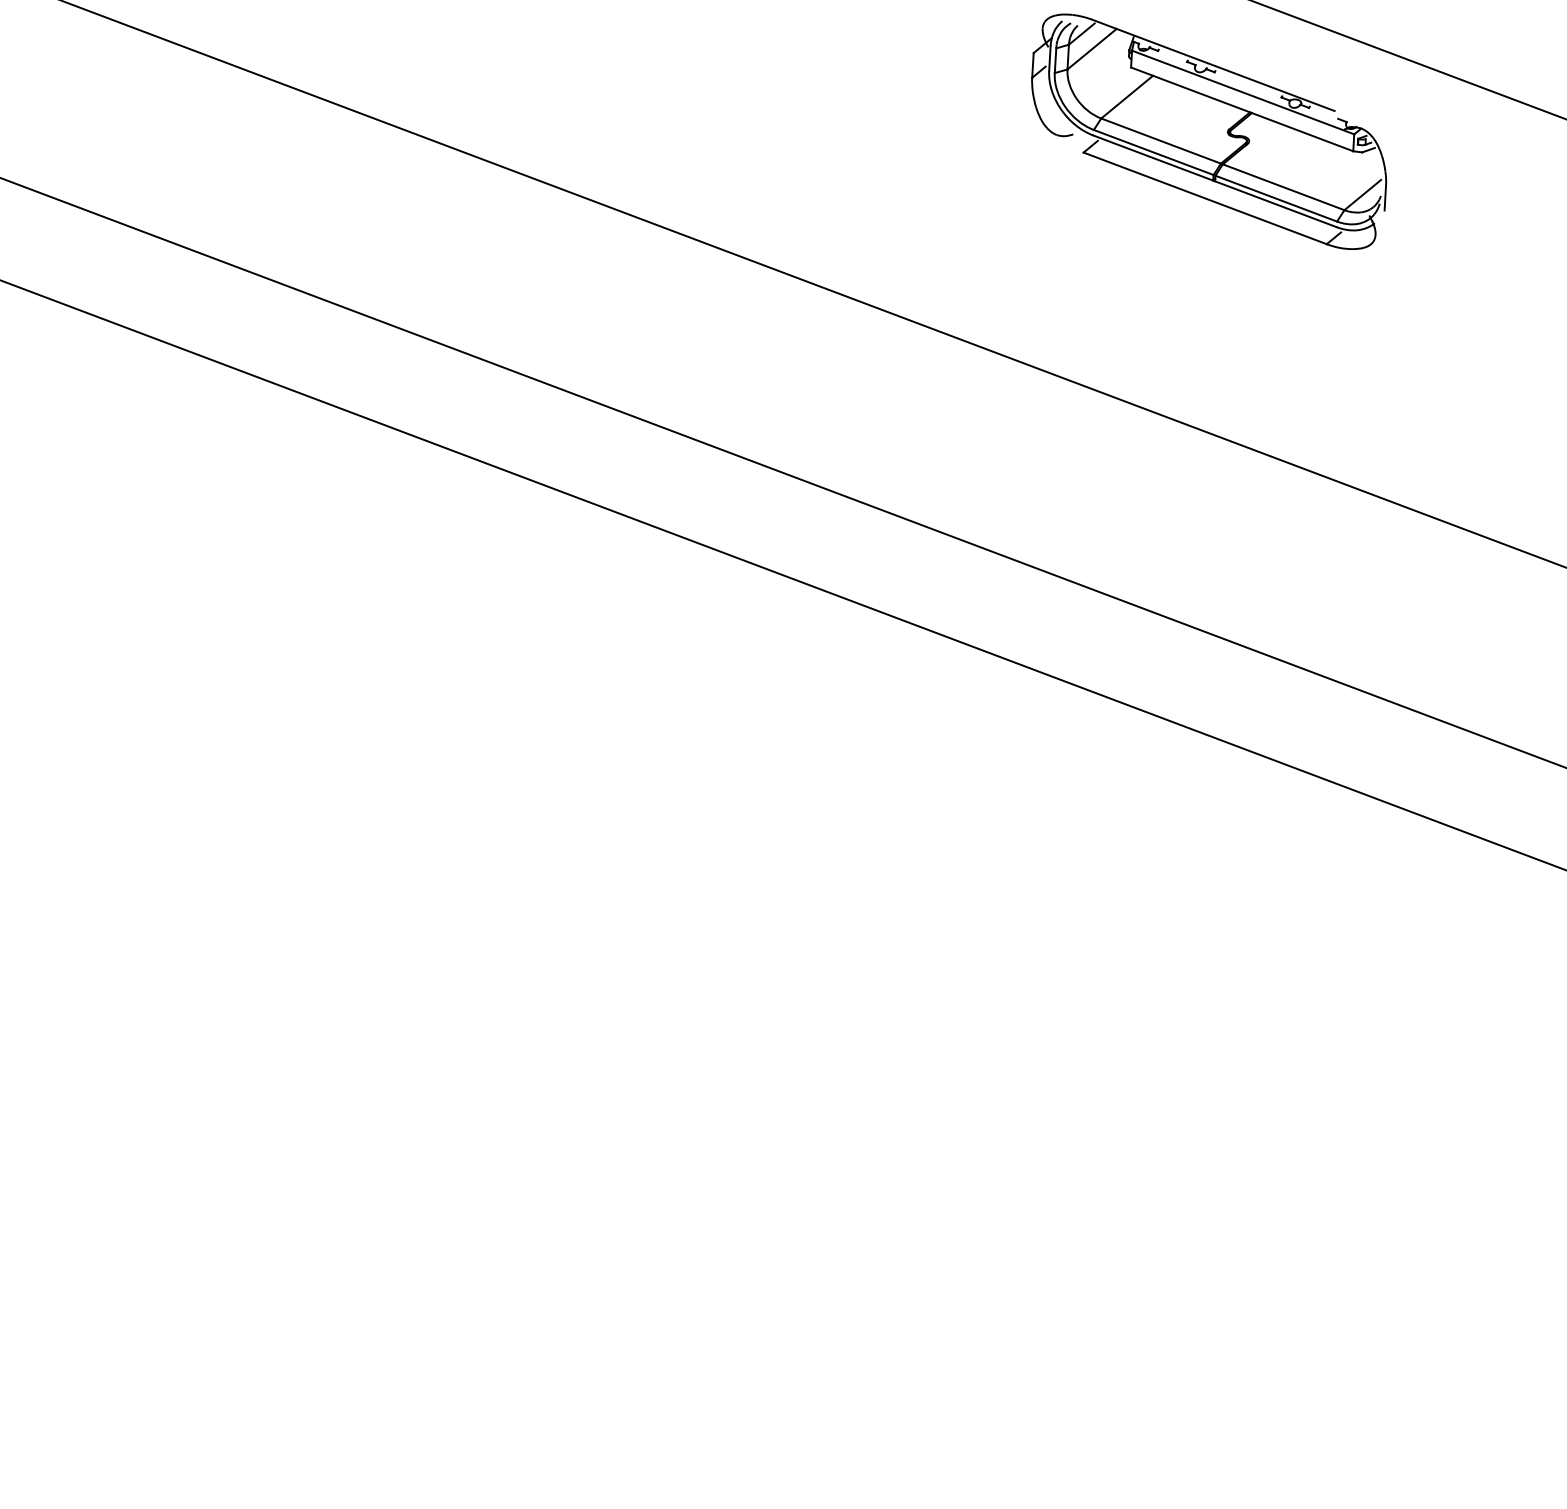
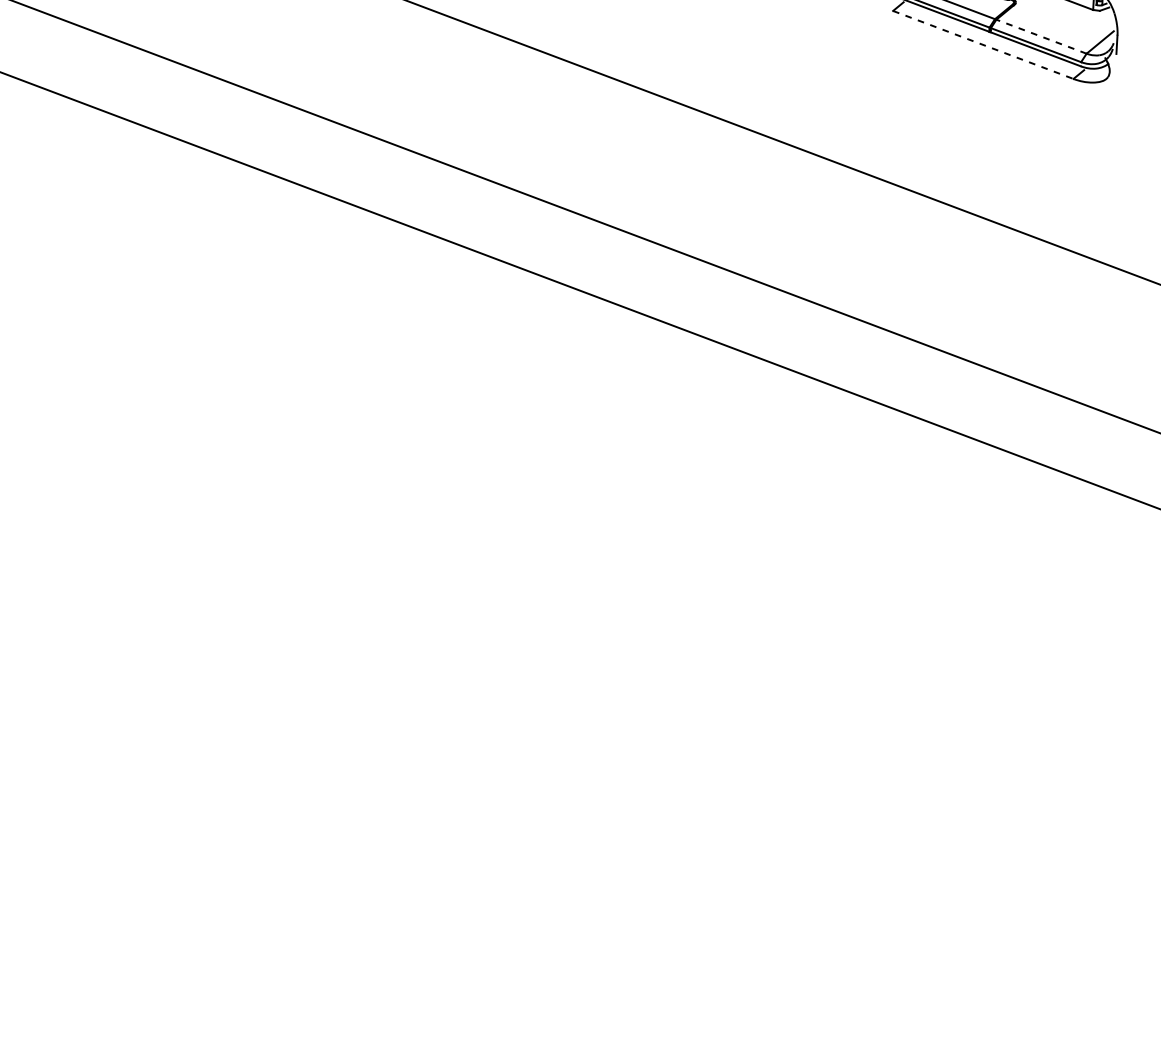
line: (1283, 187) -> (1041, 36), solid -> dashed
line: (1205, 198) -> (983, 45), solid -> dashed

